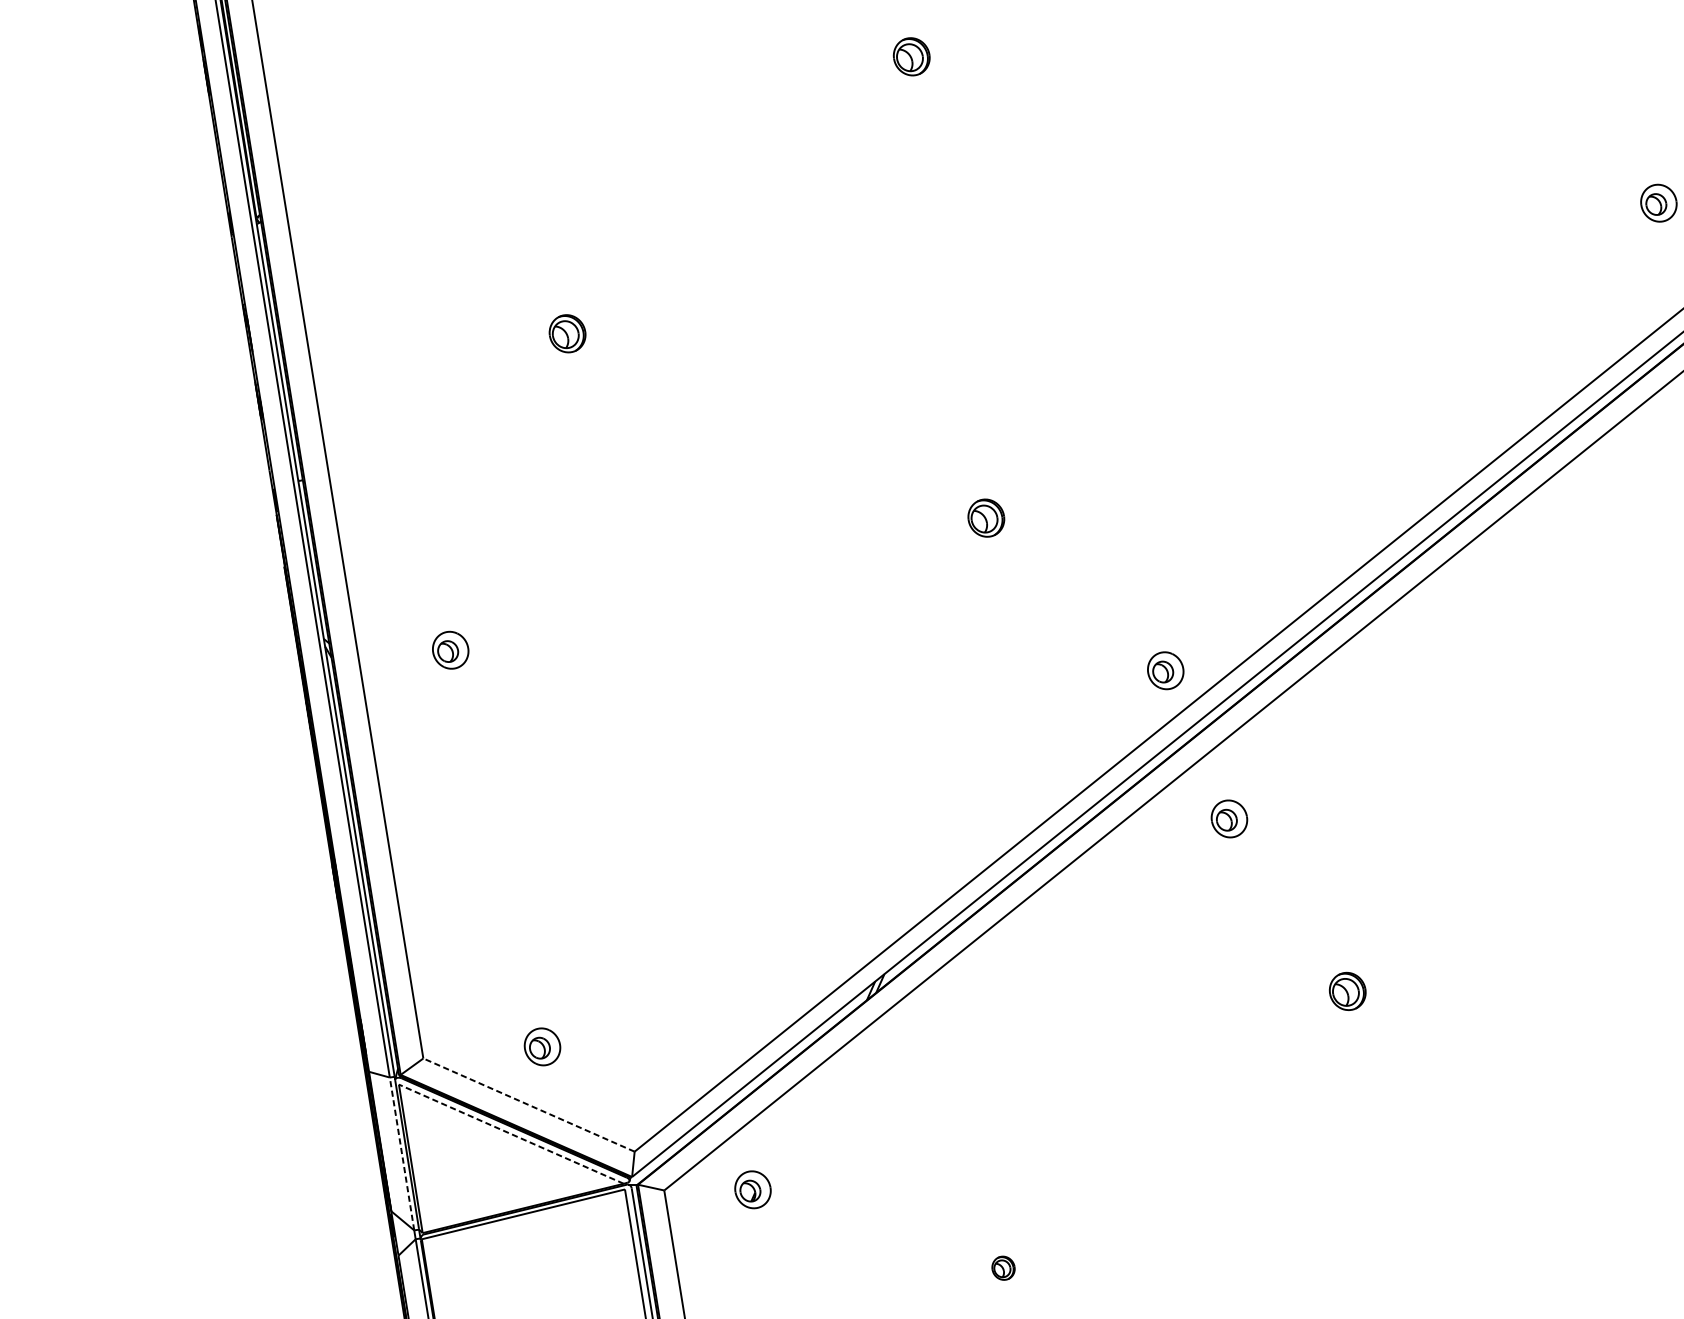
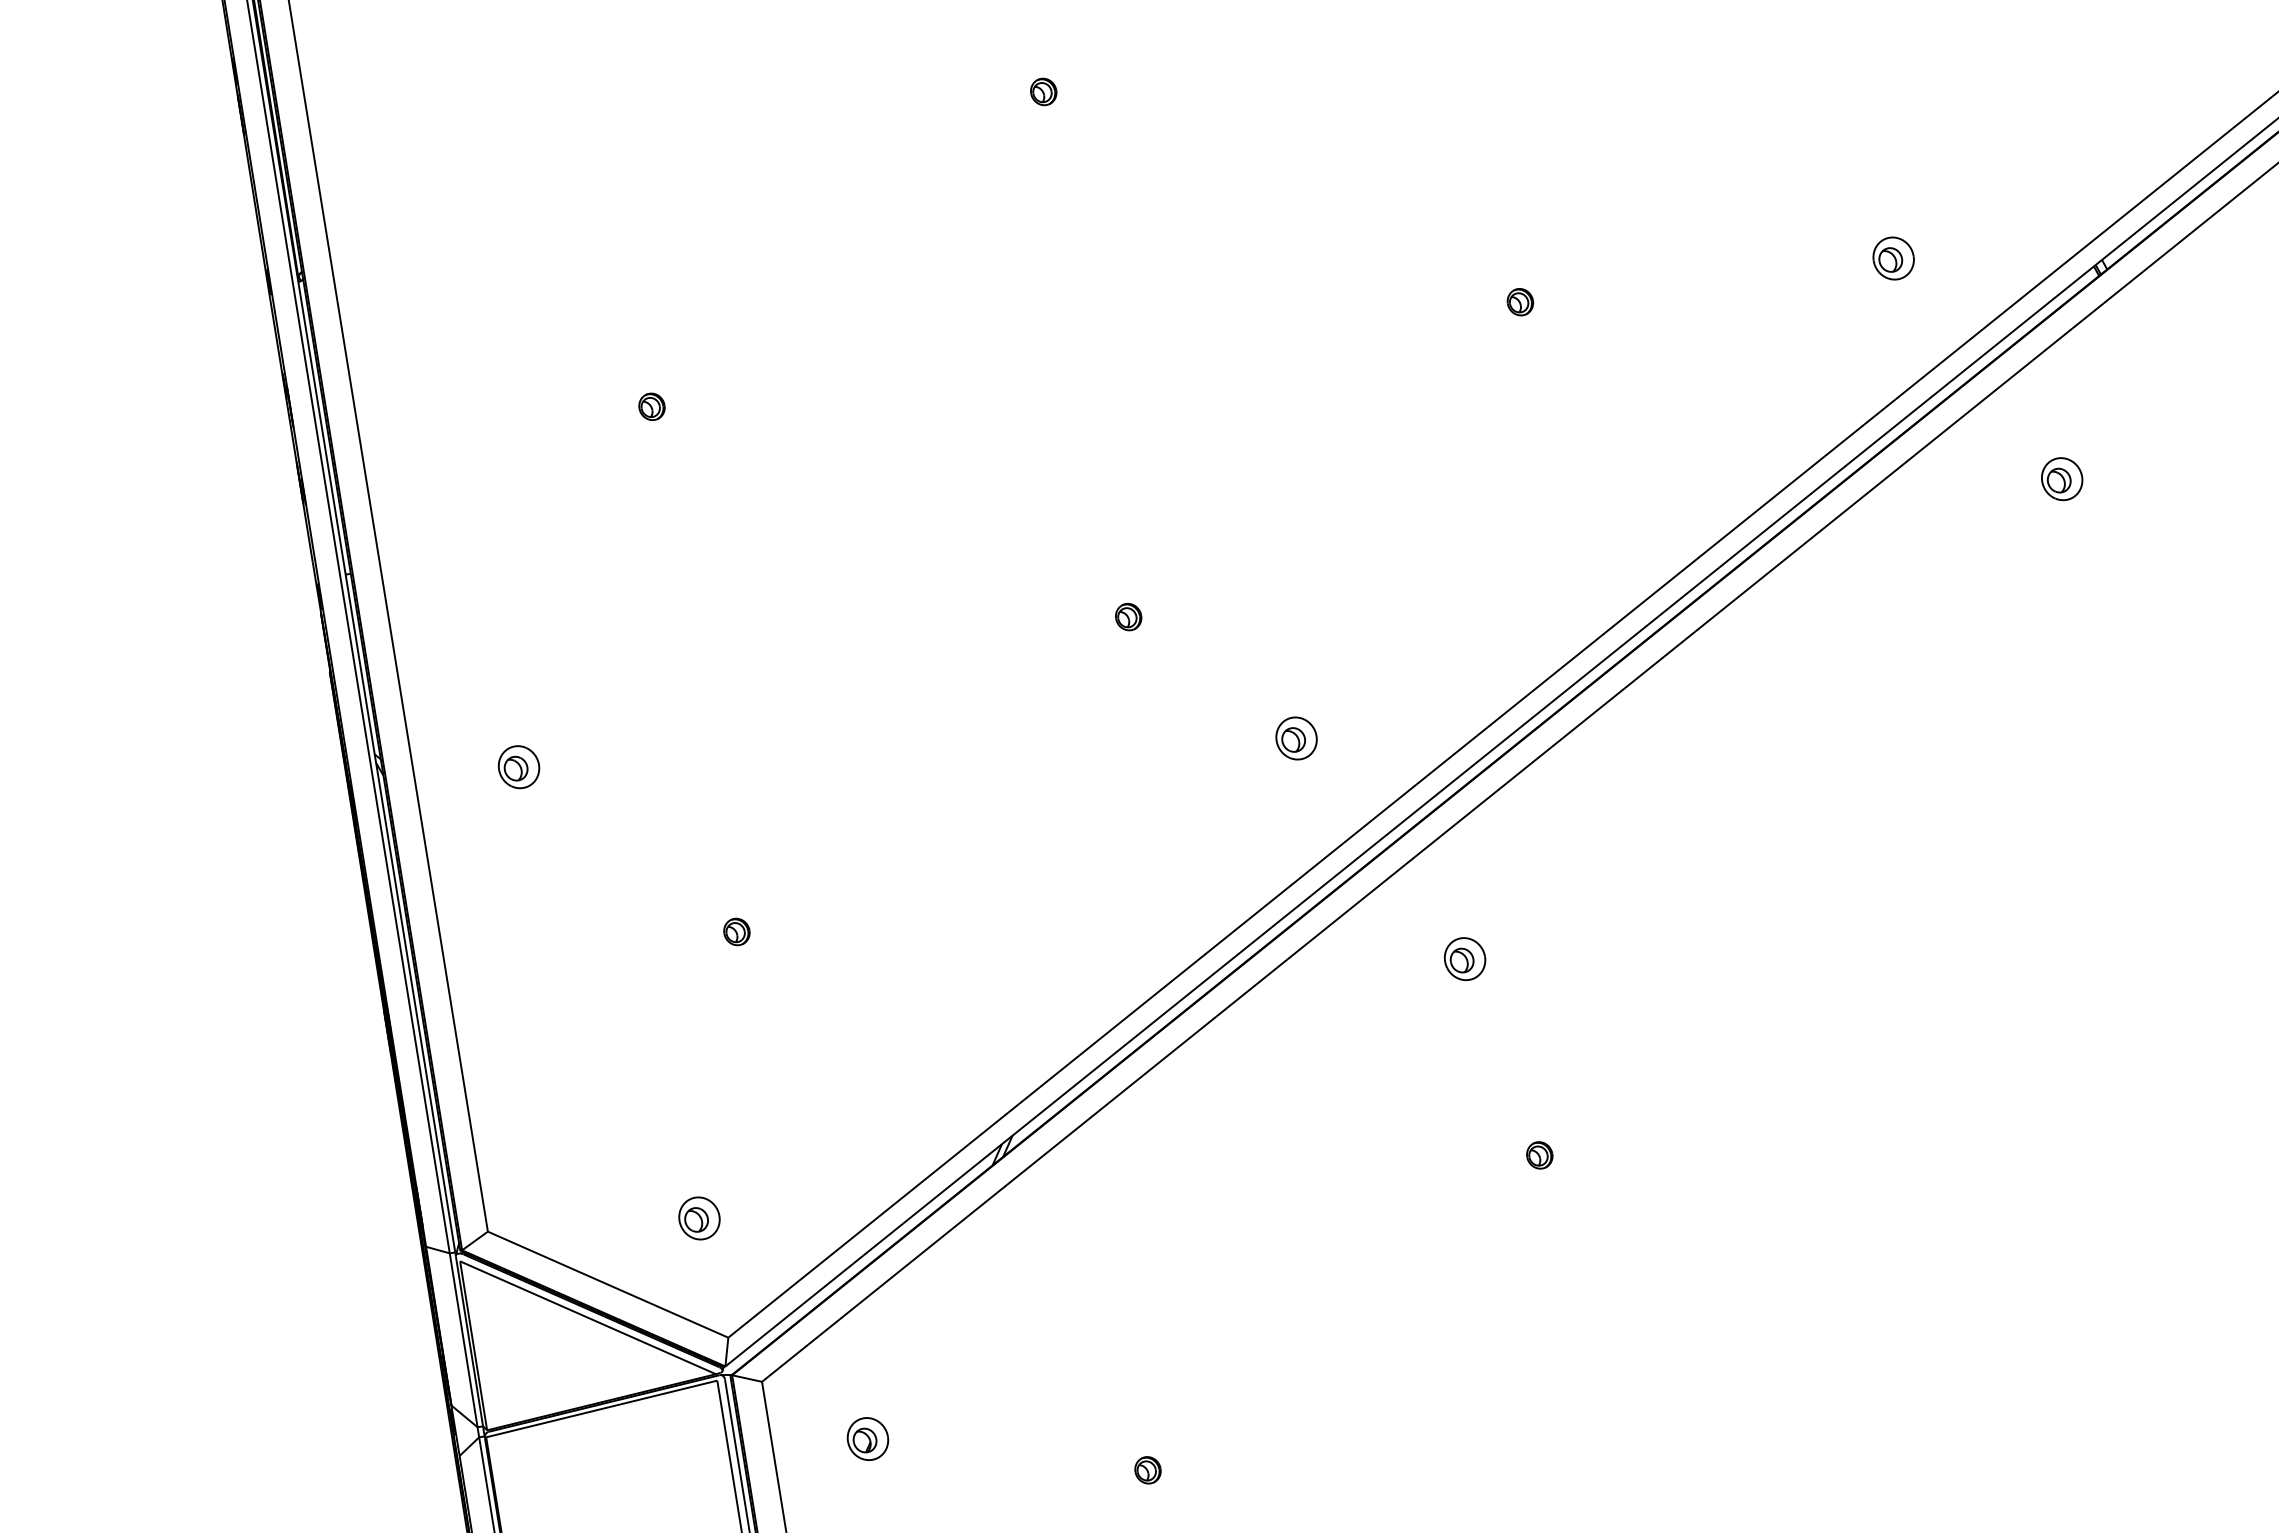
part: (911, 56) -> (1043, 91), size x0.62
part: (1330, 241) -> (1520, 302), added
part: (567, 333) -> (651, 406), size x0.62
part: (986, 518) -> (1128, 617), size x0.62
part: (1165, 670) -> (1296, 738), moved
part: (641, 794) -> (736, 931), added
part: (1228, 819) -> (1464, 959), moved
part: (1347, 991) -> (1539, 1155), size x0.62
part: (542, 1046) -> (699, 1218), moved
line: (528, 1104) -> (607, 1284), dashed -> solid
line: (511, 1133) -> (588, 1317), dashed -> solid
line: (401, 1153) -> (463, 1339), dashed -> solid
part: (752, 1189) -> (867, 1438), moved

